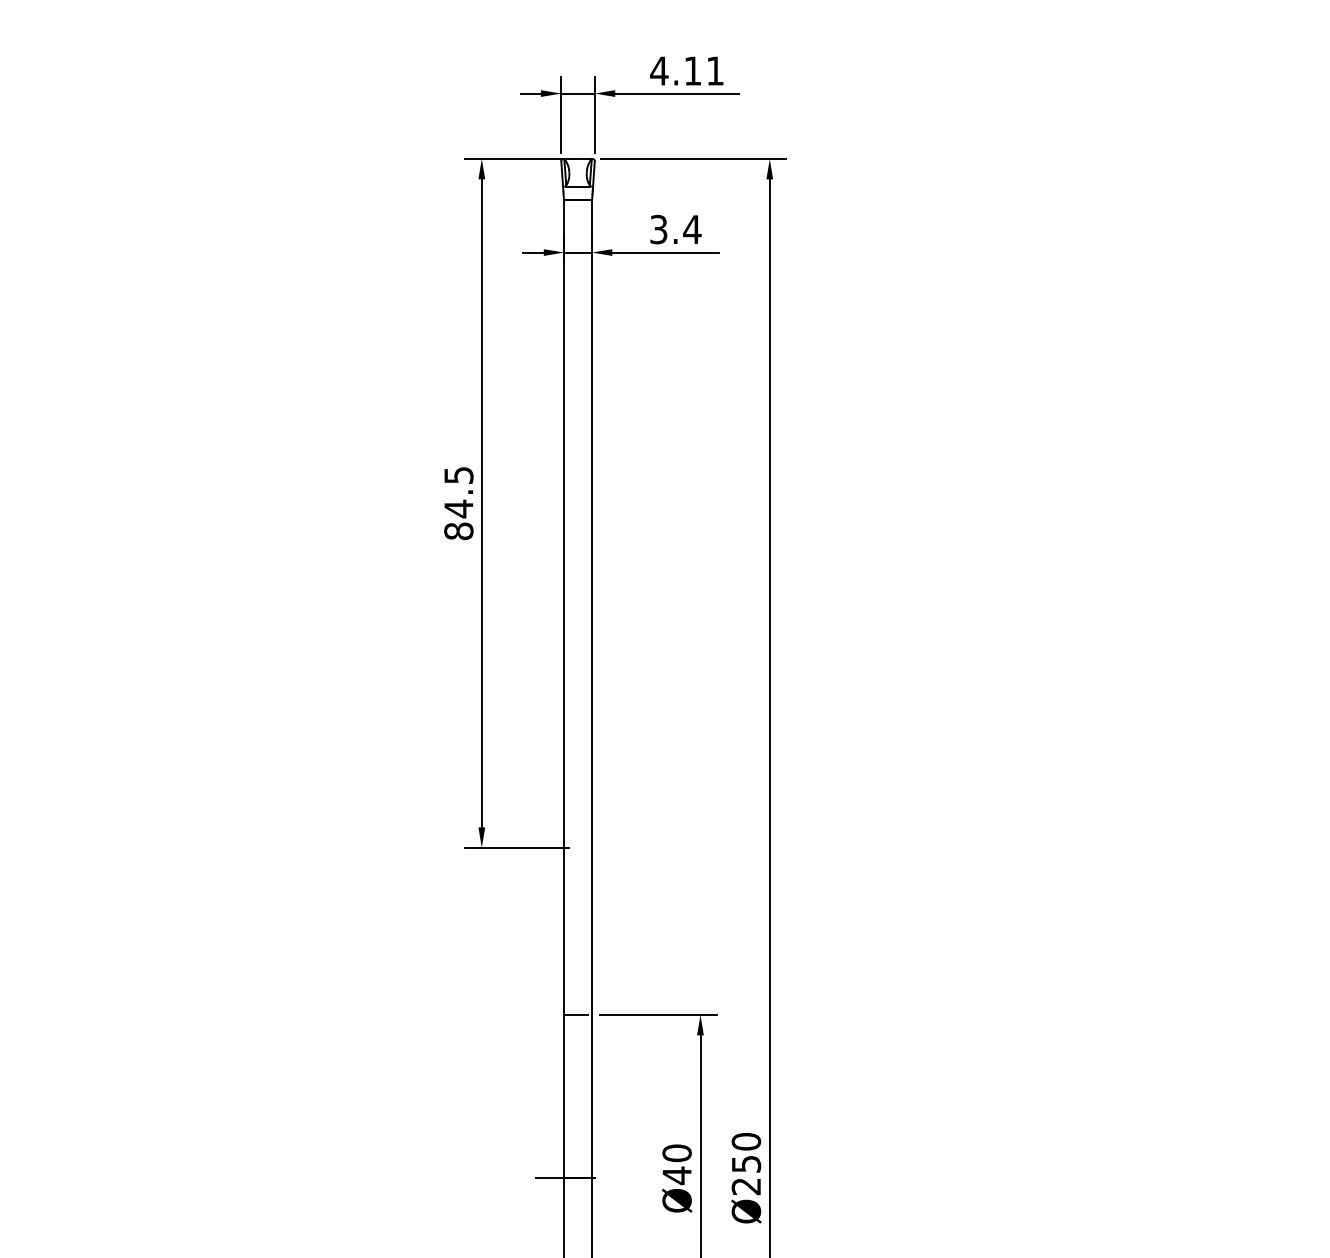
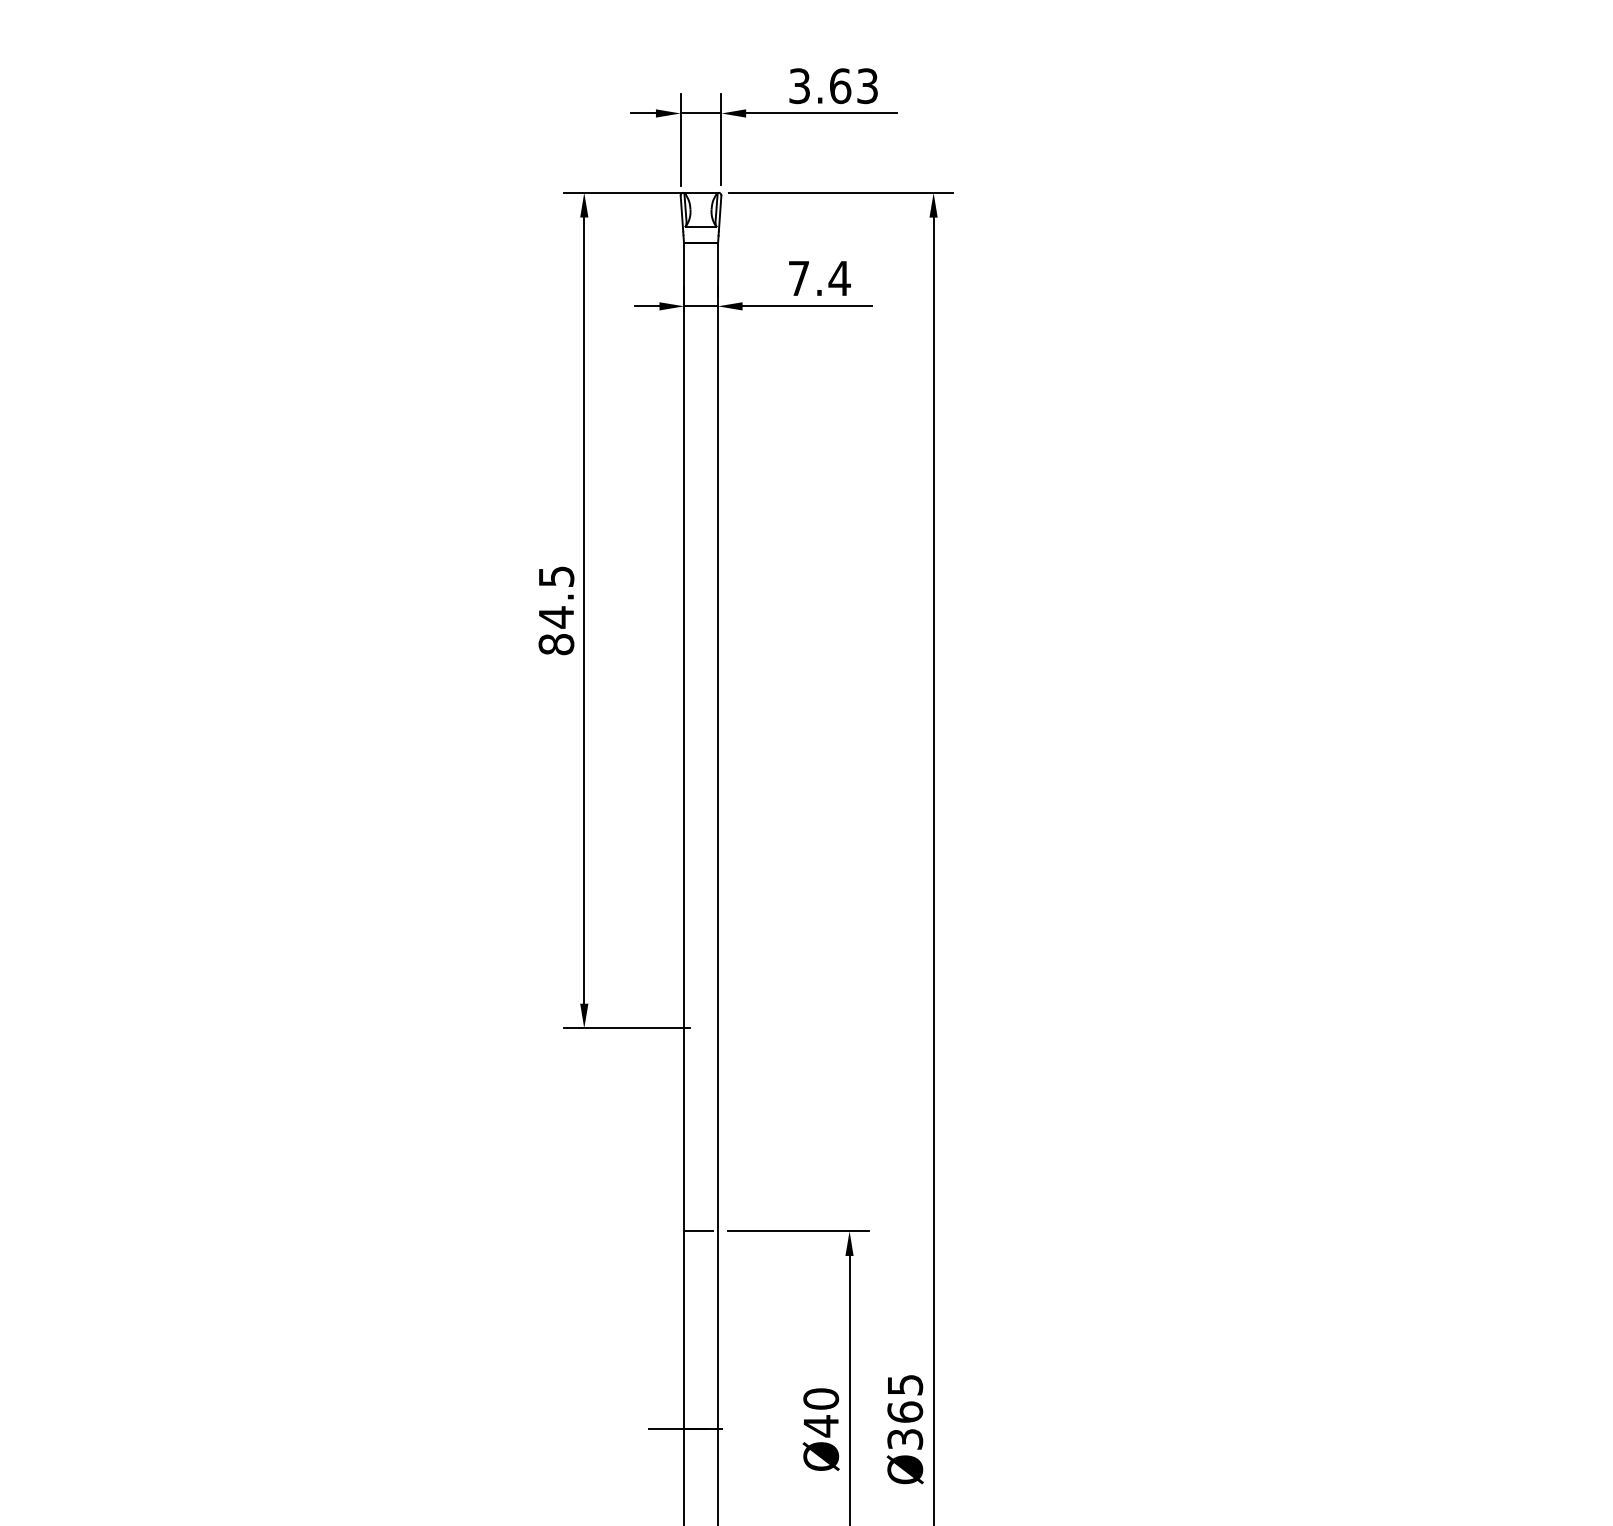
text: (686, 70) -> (832, 85), 4.11 -> 3.63
text: (658, 229) -> (798, 278), 3.4 -> 7.4
text: (746, 1164) -> (905, 1412), Ø250 -> Ø365

